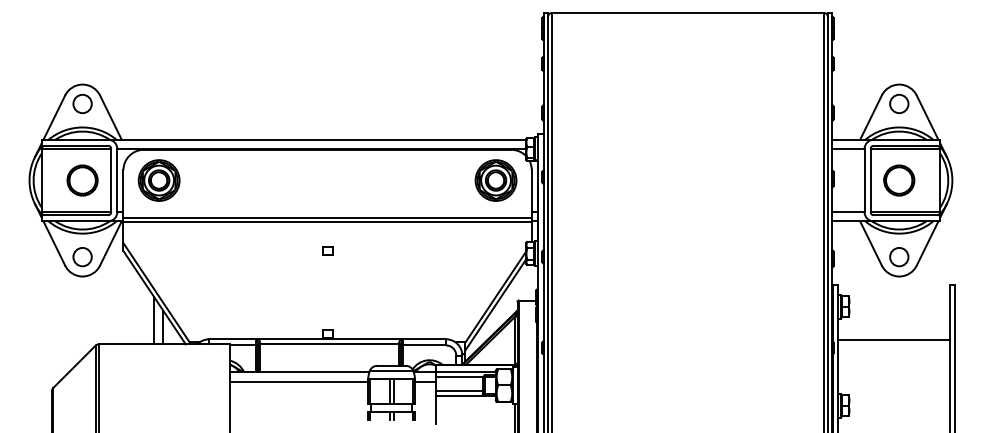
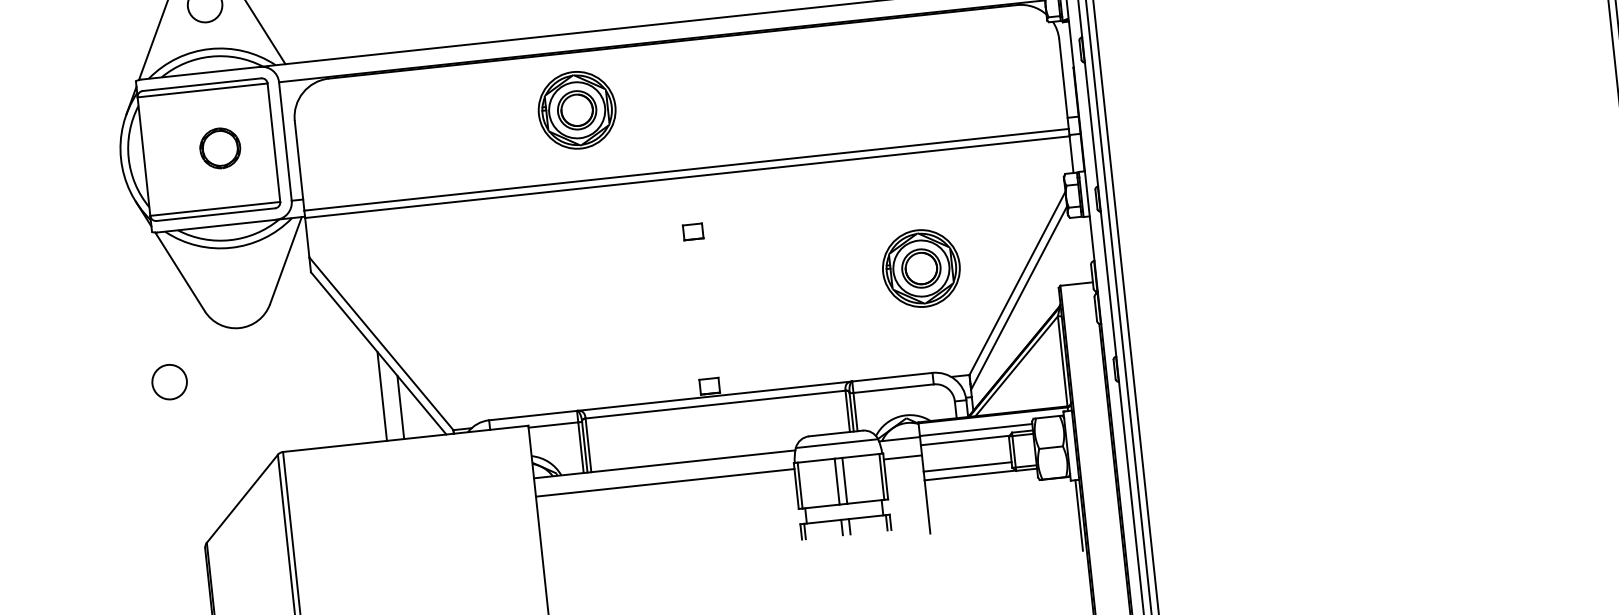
part: (82, 180) -> (220, 148), size x0.7
part: (158, 180) -> (575, 110), moved
part: (495, 180) -> (920, 268), moved
circle: (82, 257) -> (169, 382), moved

